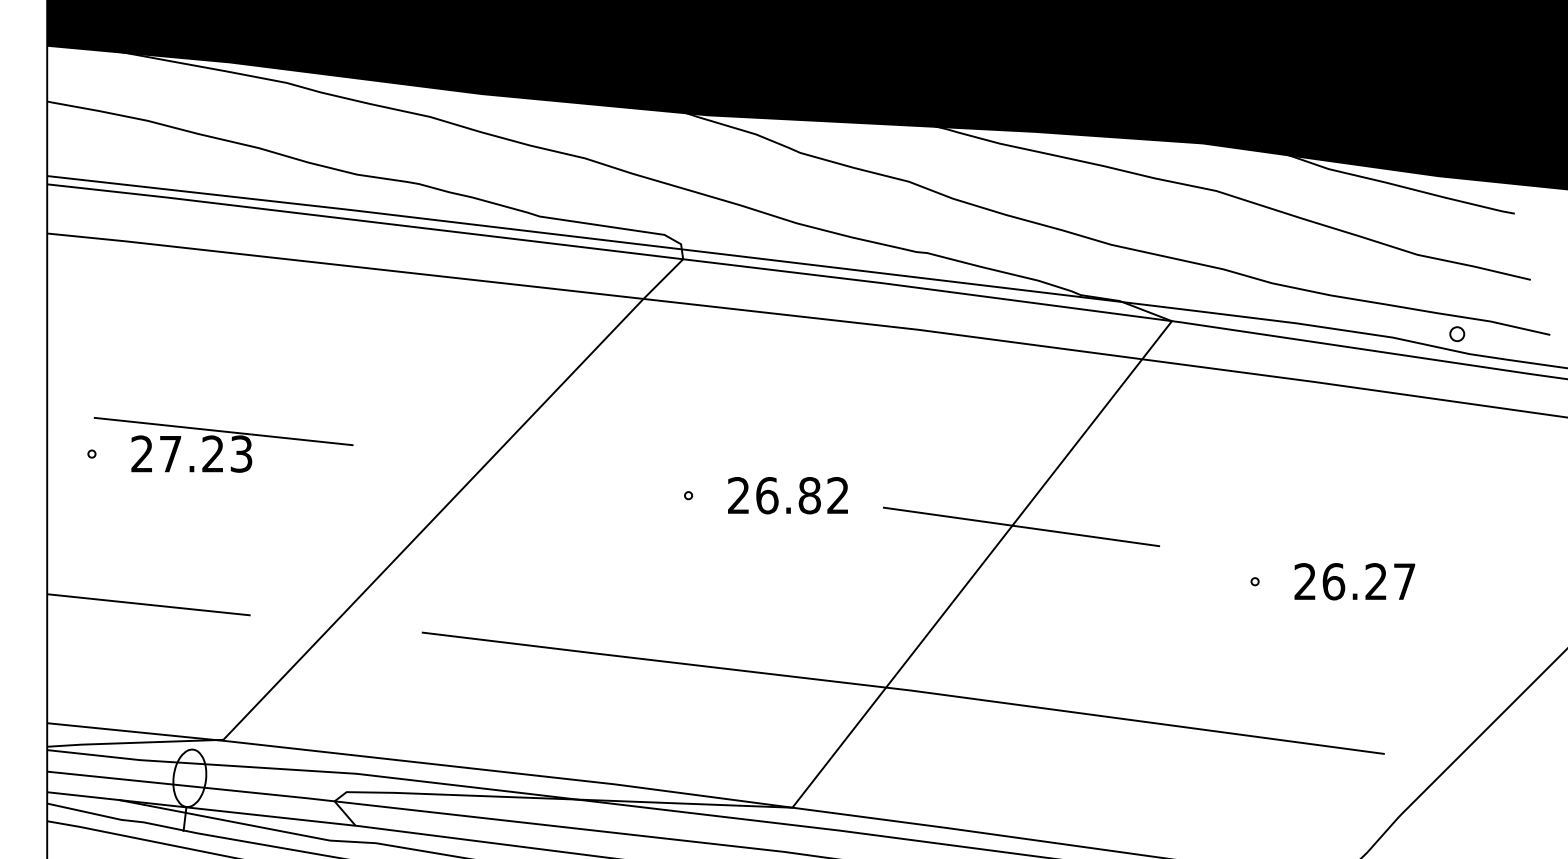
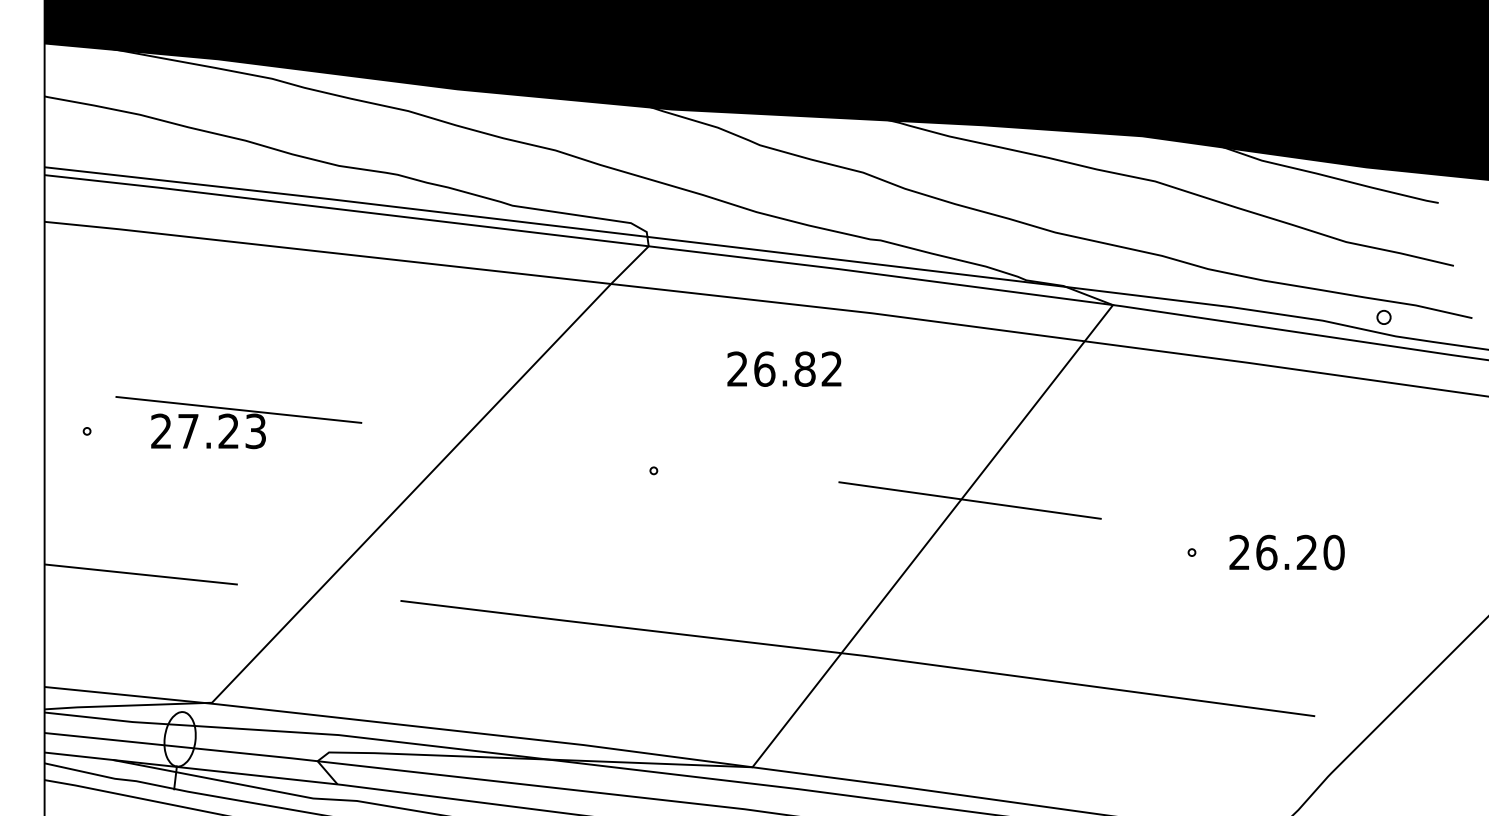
part: (223, 444) -> (238, 422), moved
text: (787, 495) -> (783, 369), moved
text: (1404, 581) -> (1333, 552), 26.27 -> 26.20

